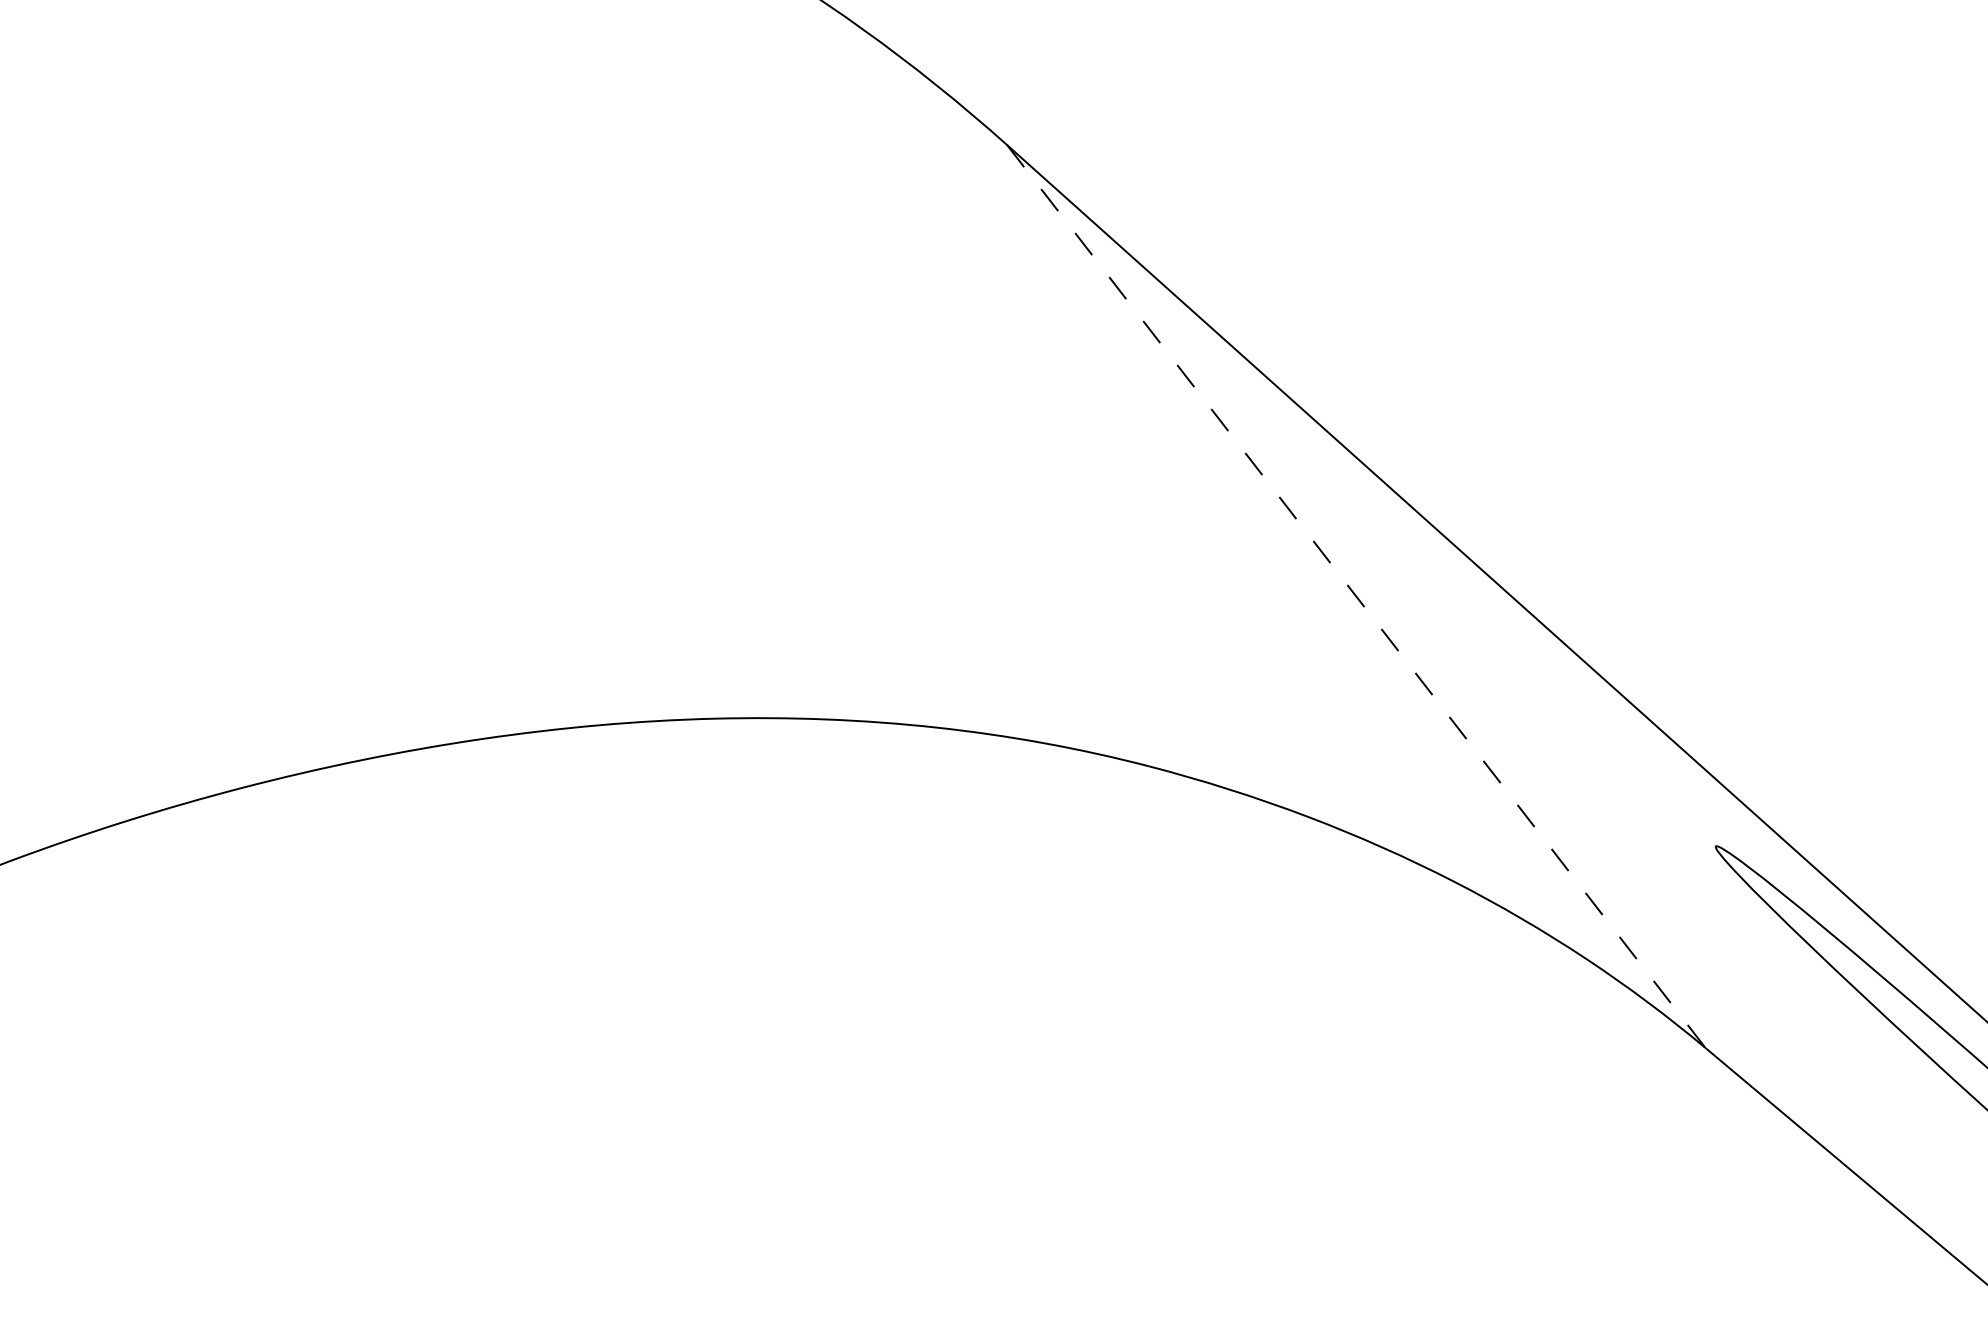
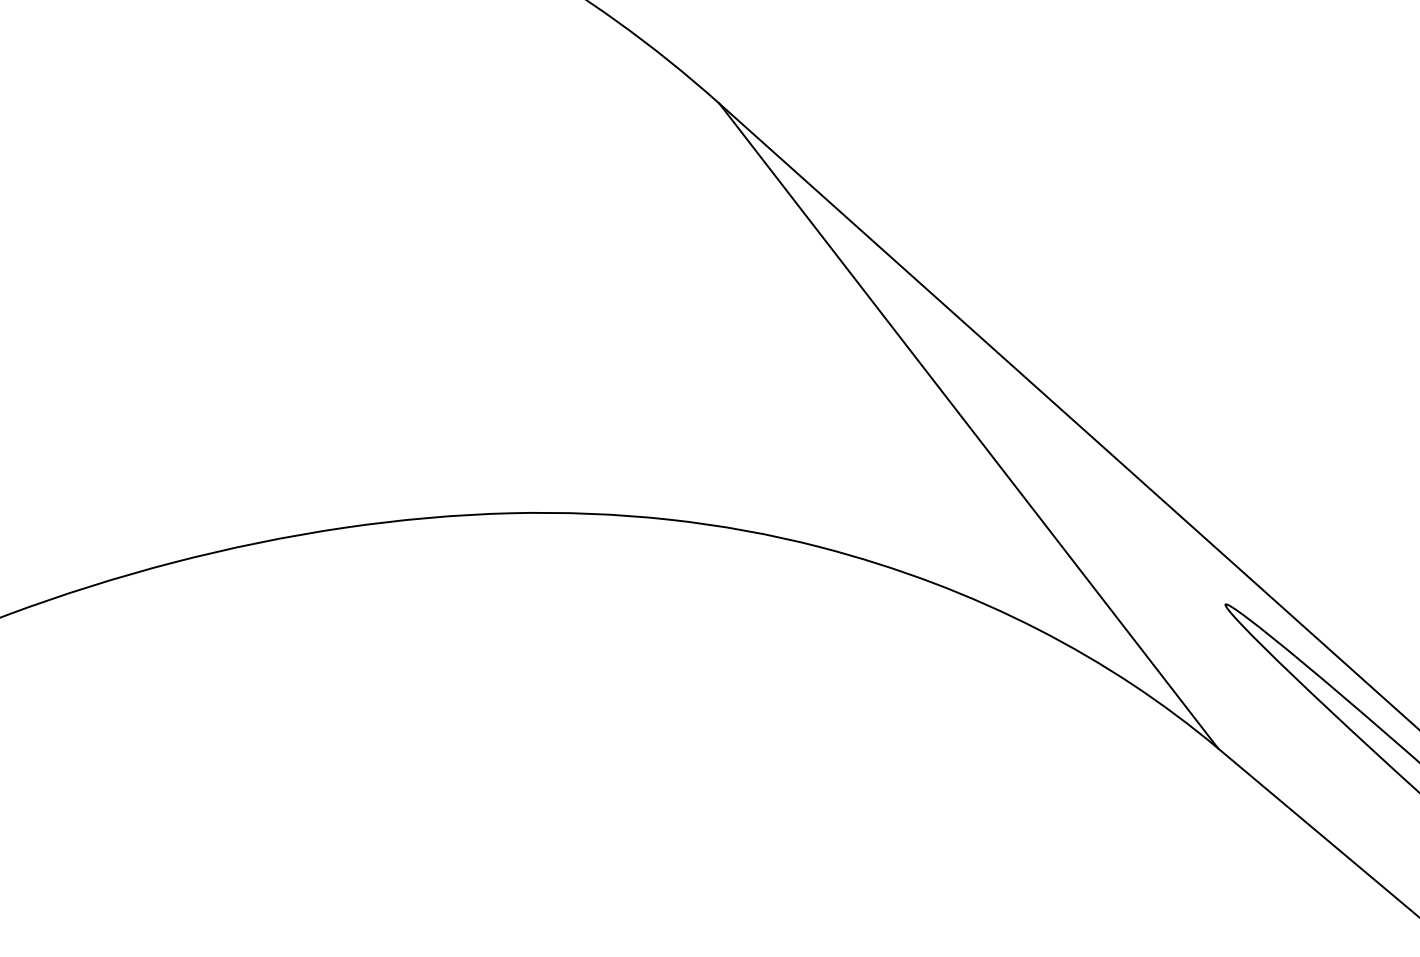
line: (1356, 596) -> (968, 426), dashed -> solid

